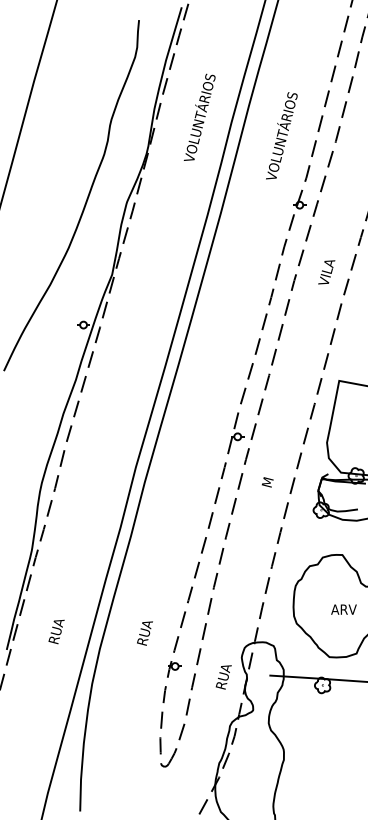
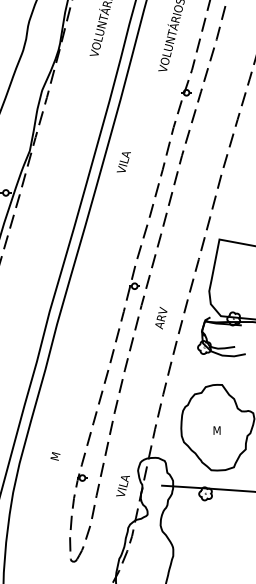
text: (326, 272) -> (123, 162), moved
text: (268, 474) -> (160, 317), M -> ARV
text: (343, 609) -> (223, 430), ARV -> M
text: (144, 632) -> (56, 449), RUA -> M
text: (223, 676) -> (122, 486), RUA -> VILA

